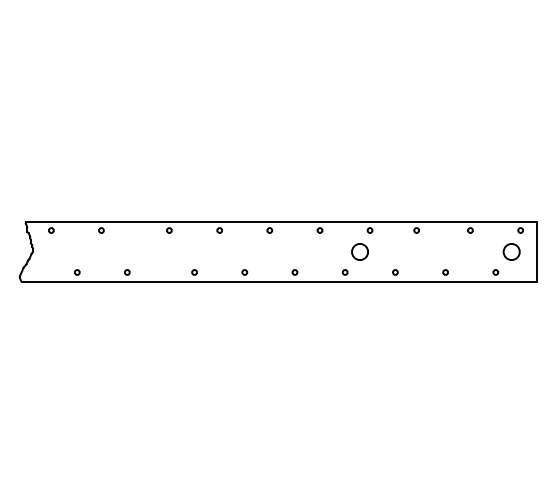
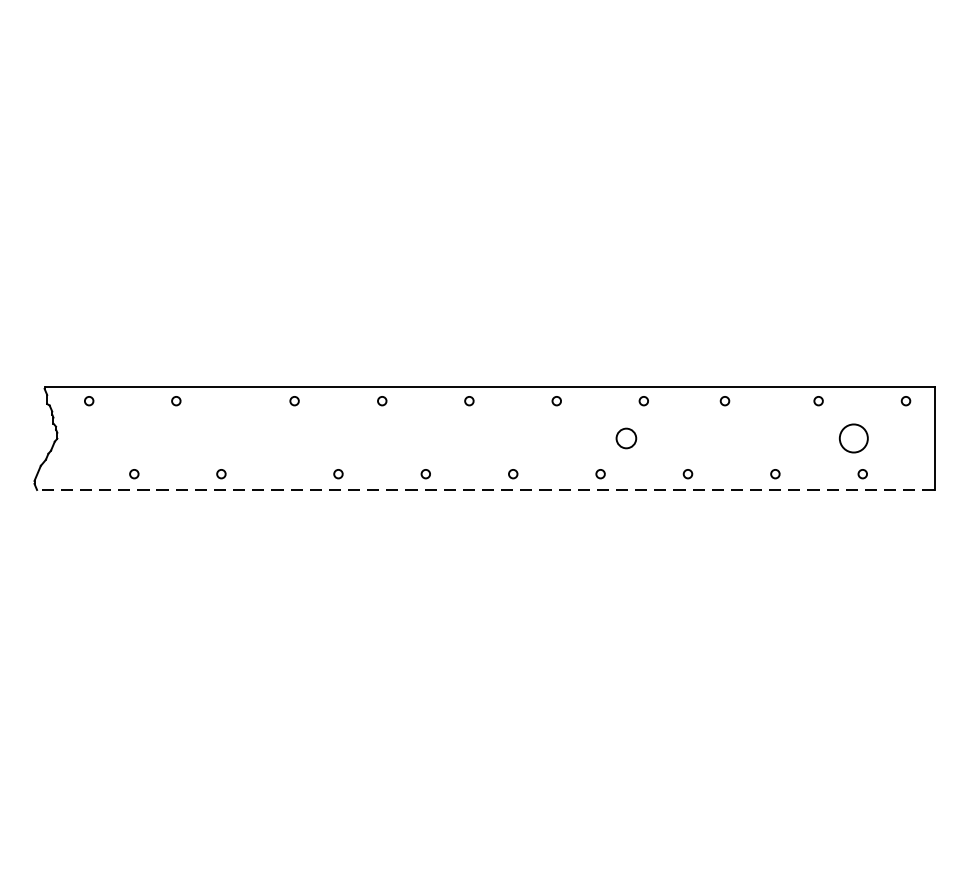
circle: (359, 251) -> (625, 437), size x0.7
circle: (511, 251) -> (853, 437), moved
line: (279, 281) -> (486, 489), solid -> dashed

